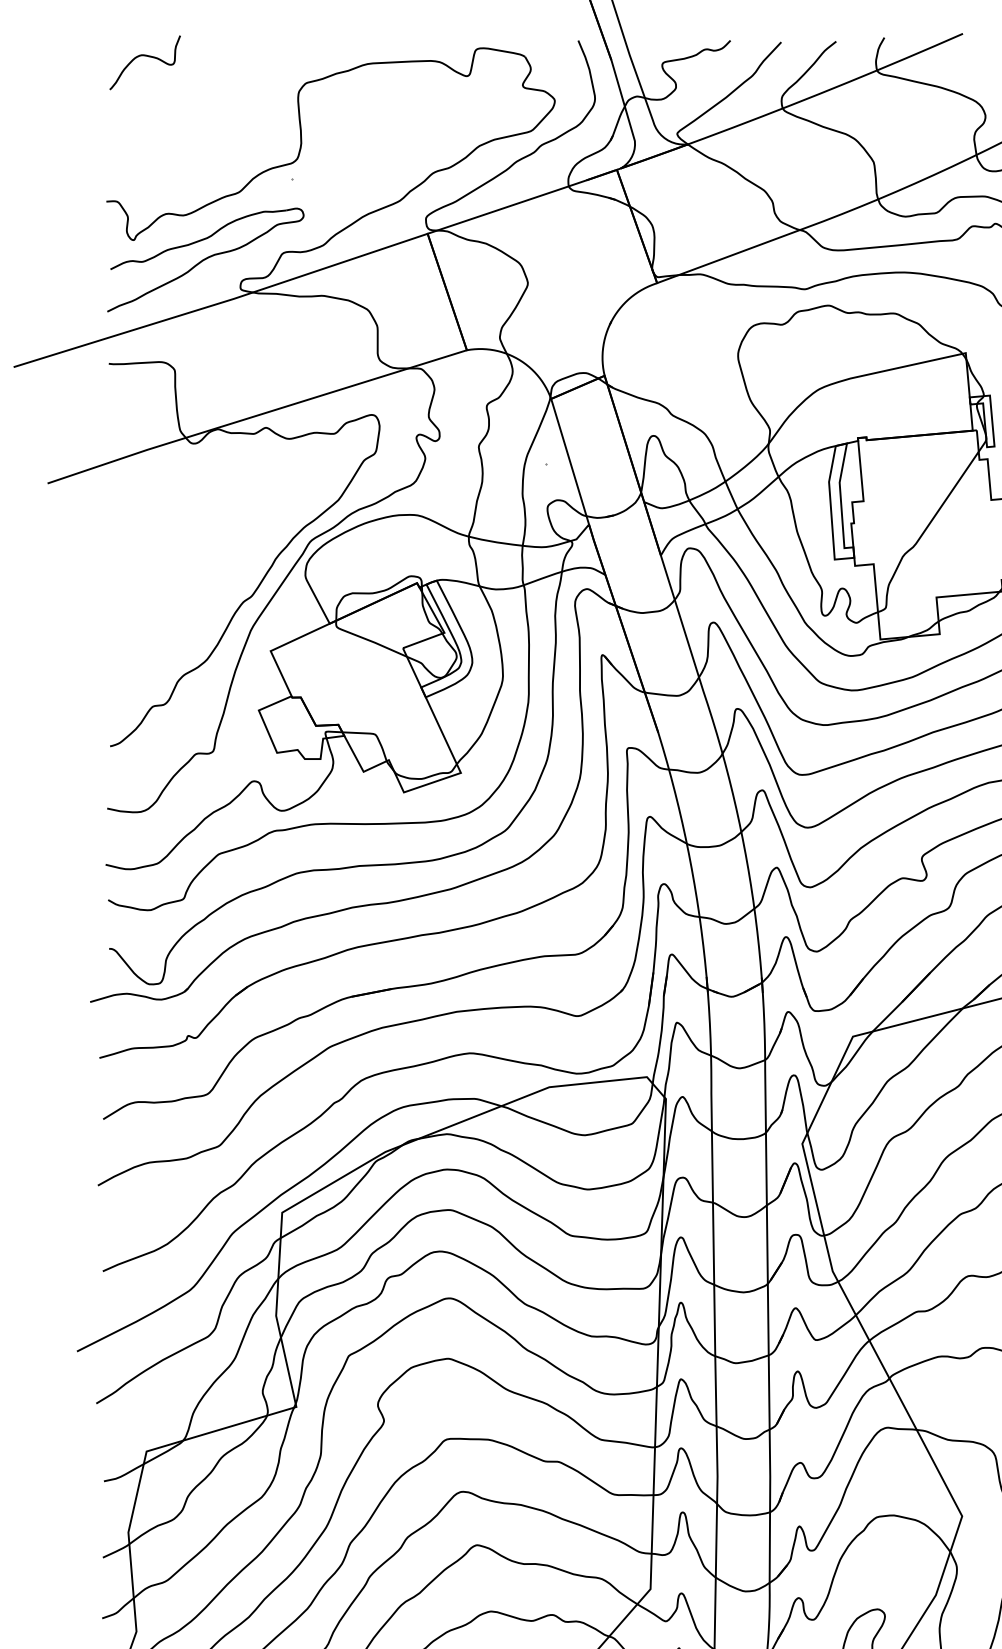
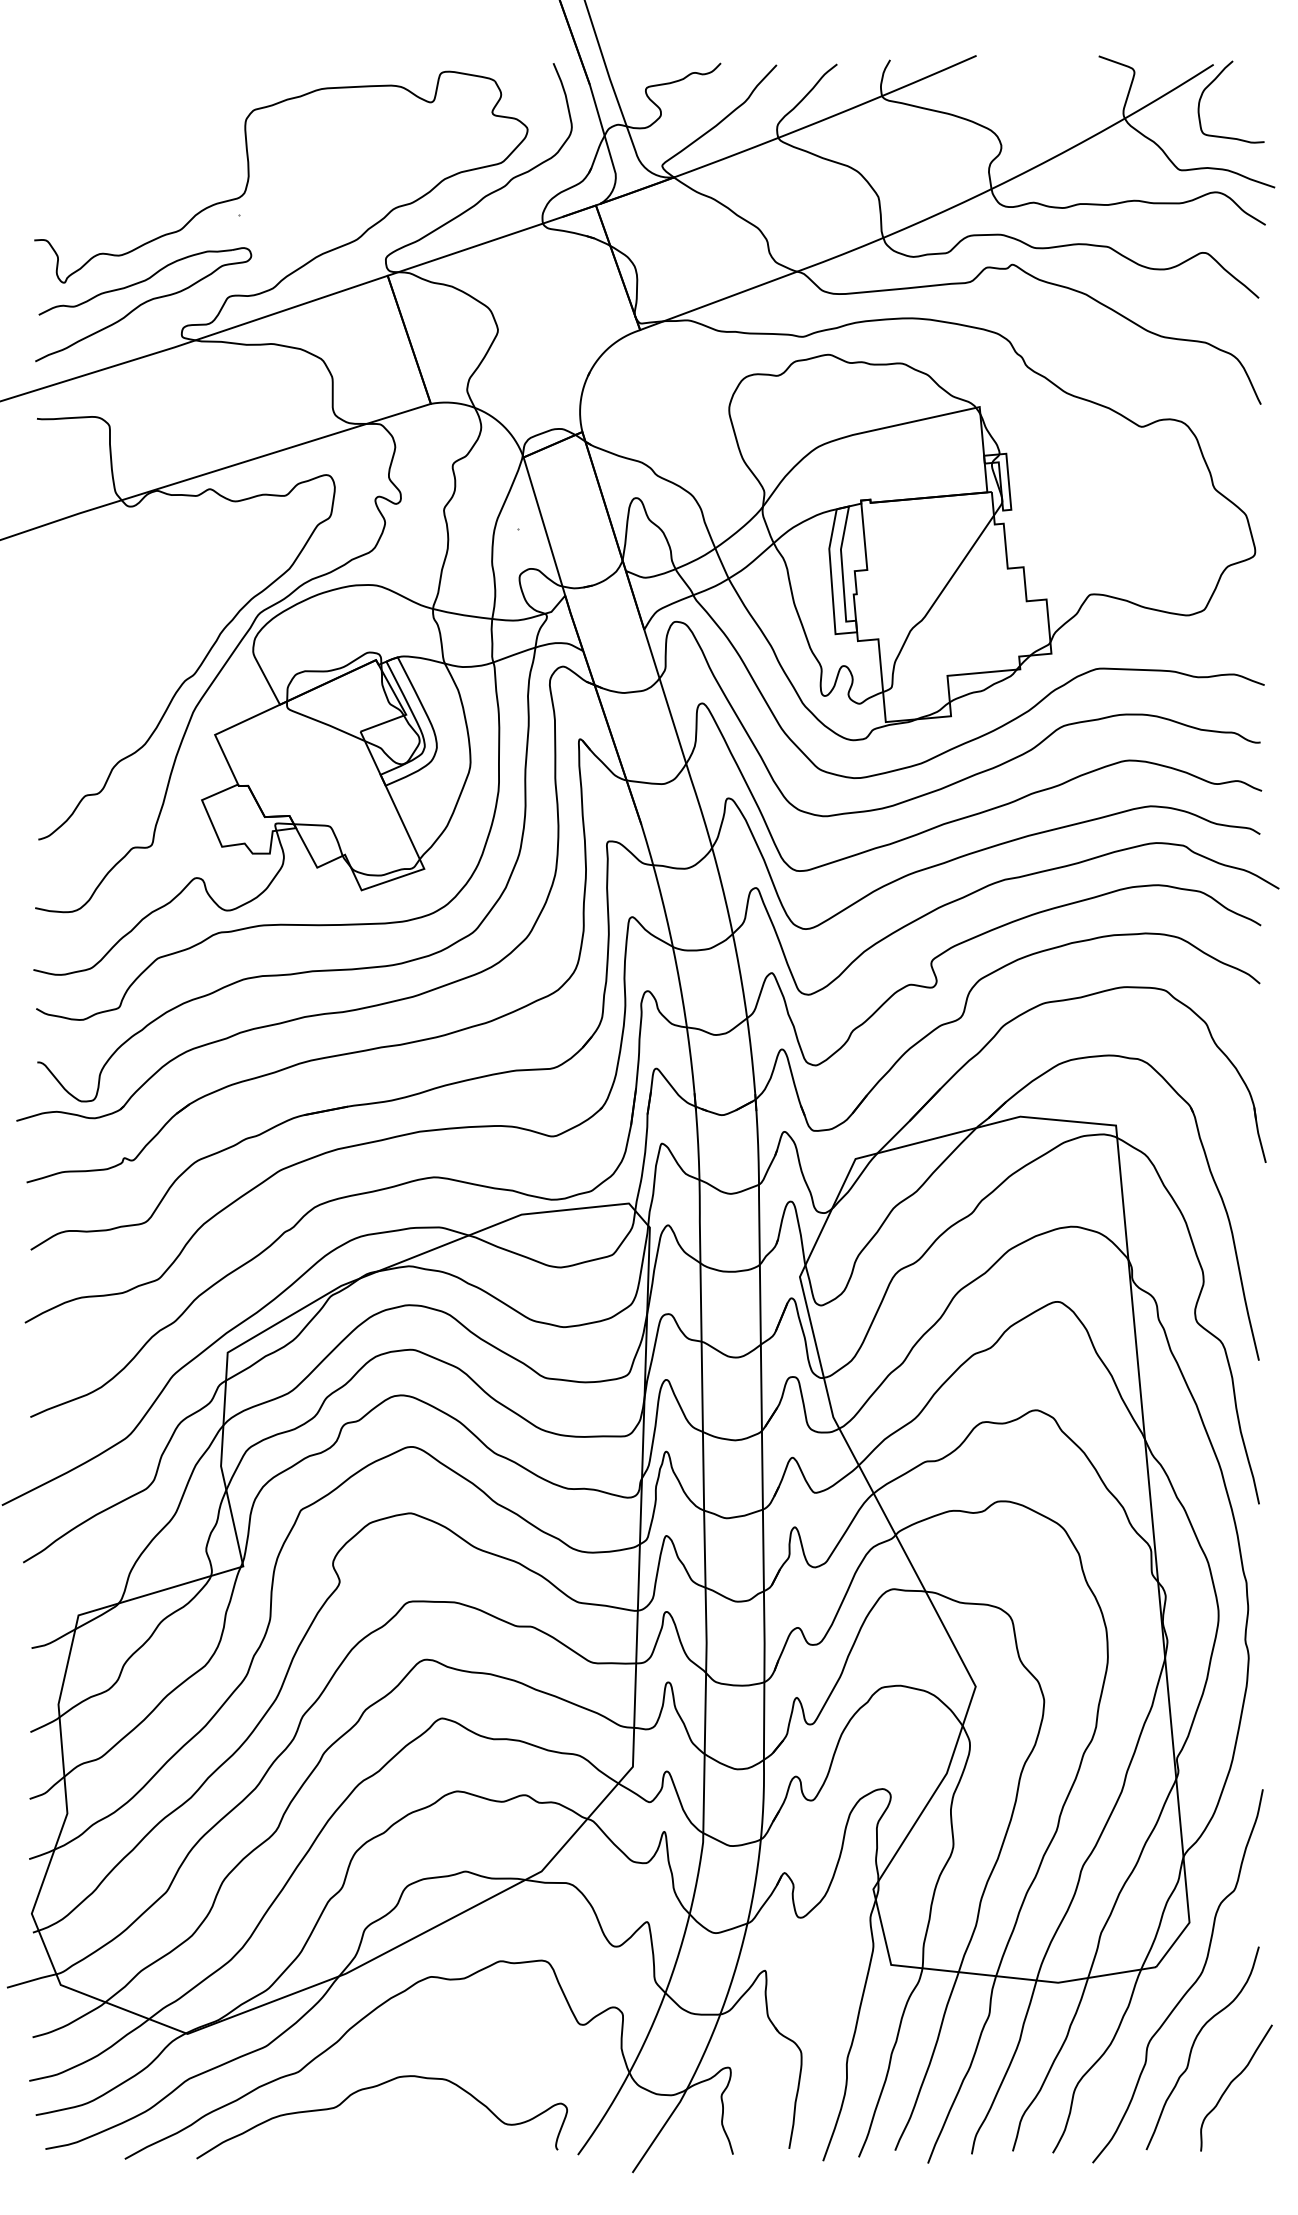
curve: (144, 56) -> (76, 80), removed

